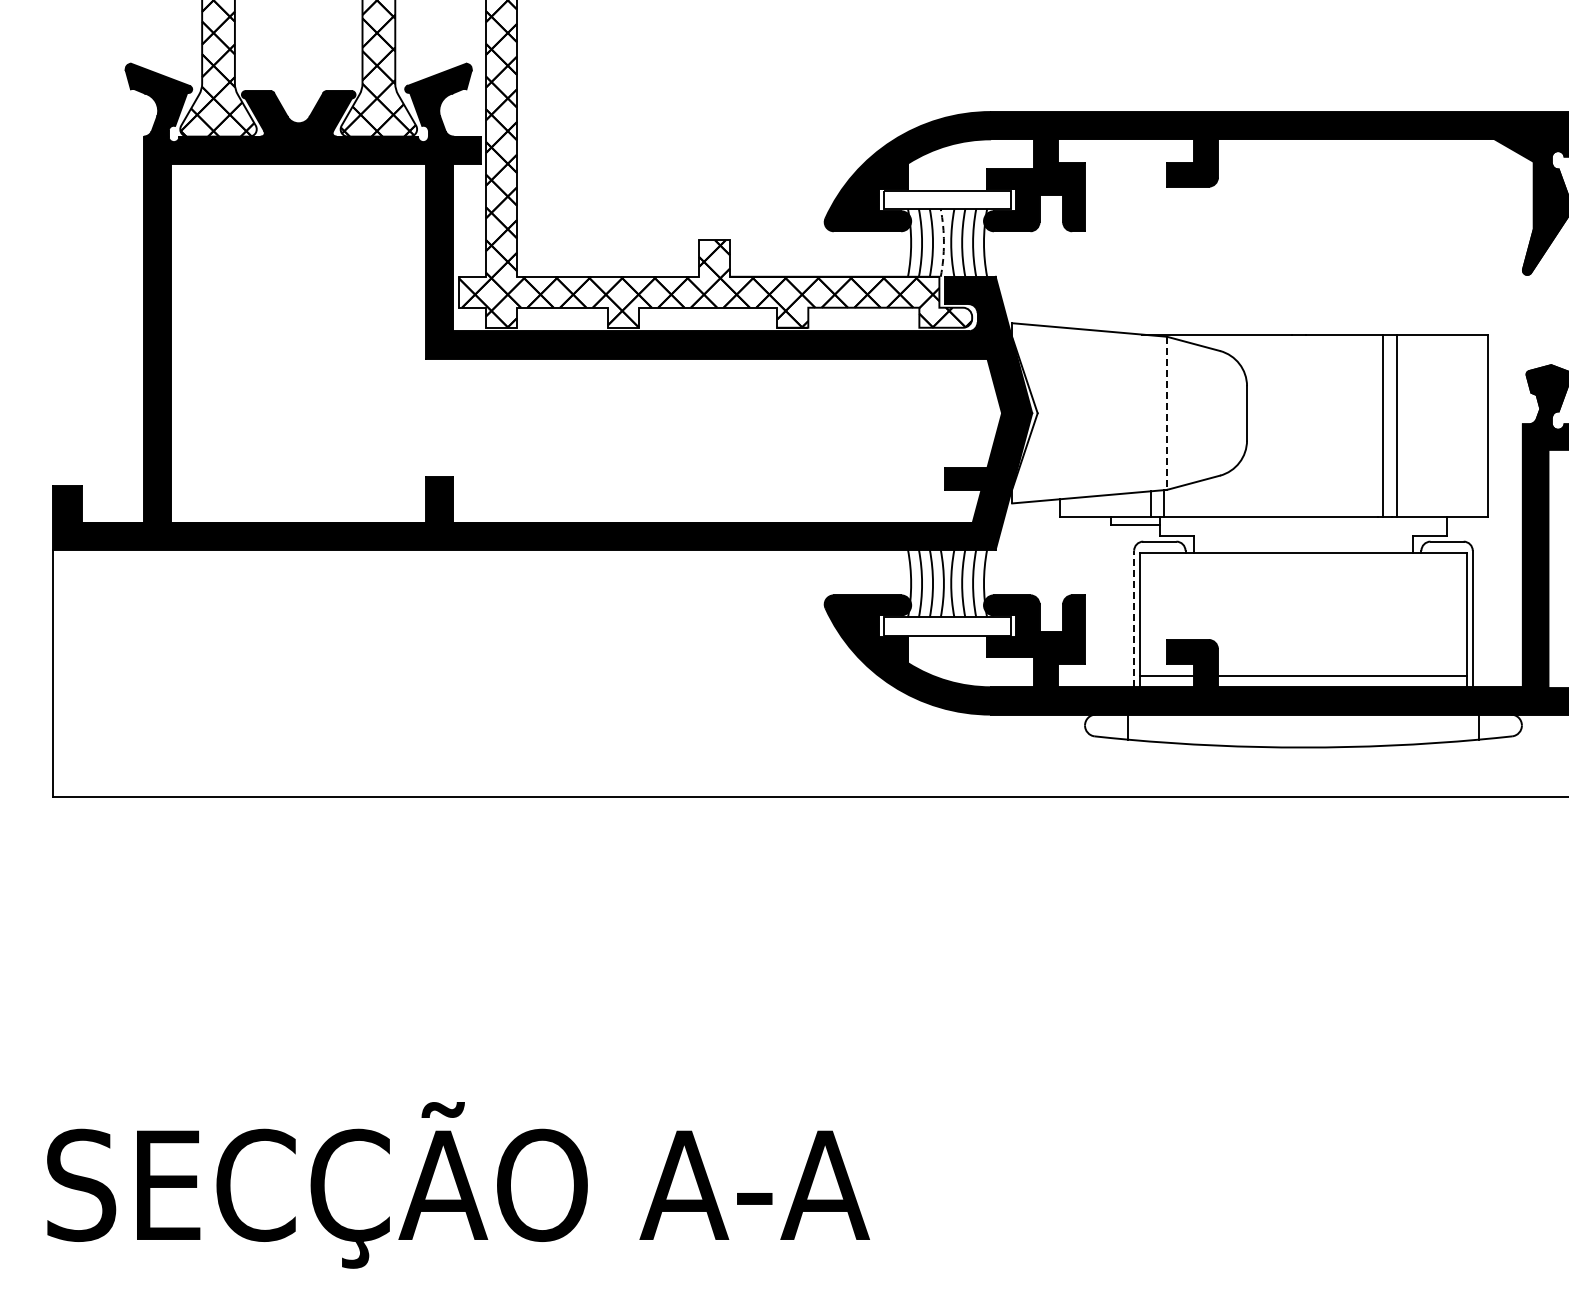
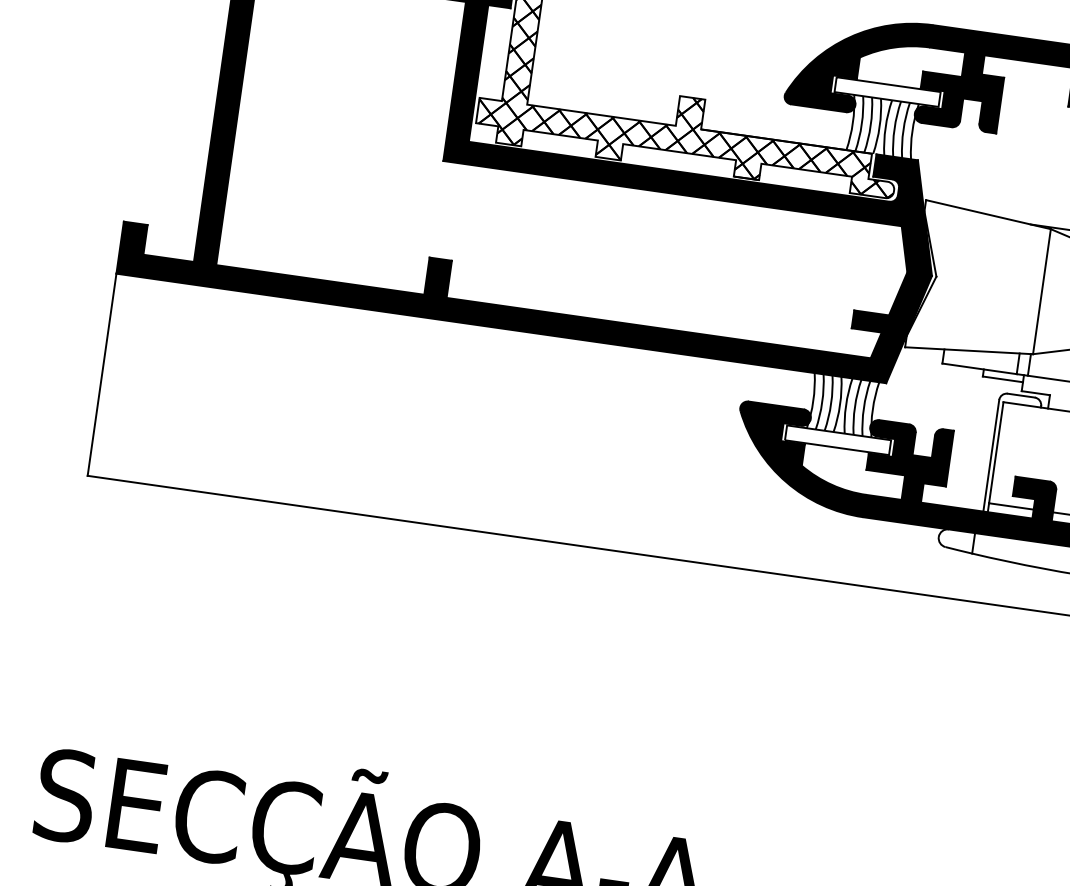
arc: (943, 242) -> (879, 126), dashed -> solid
line: (1166, 413) -> (1041, 291), dashed -> solid
line: (1134, 618) -> (991, 455), dashed -> solid

